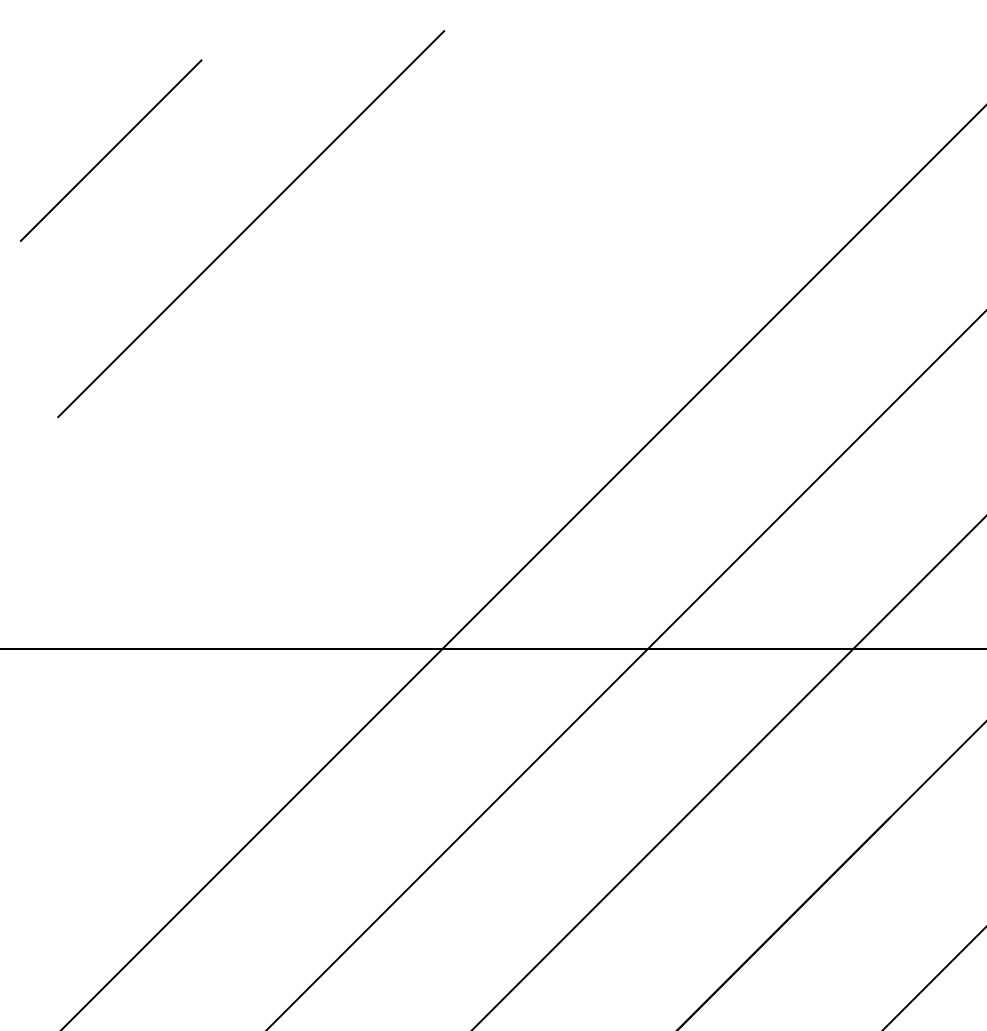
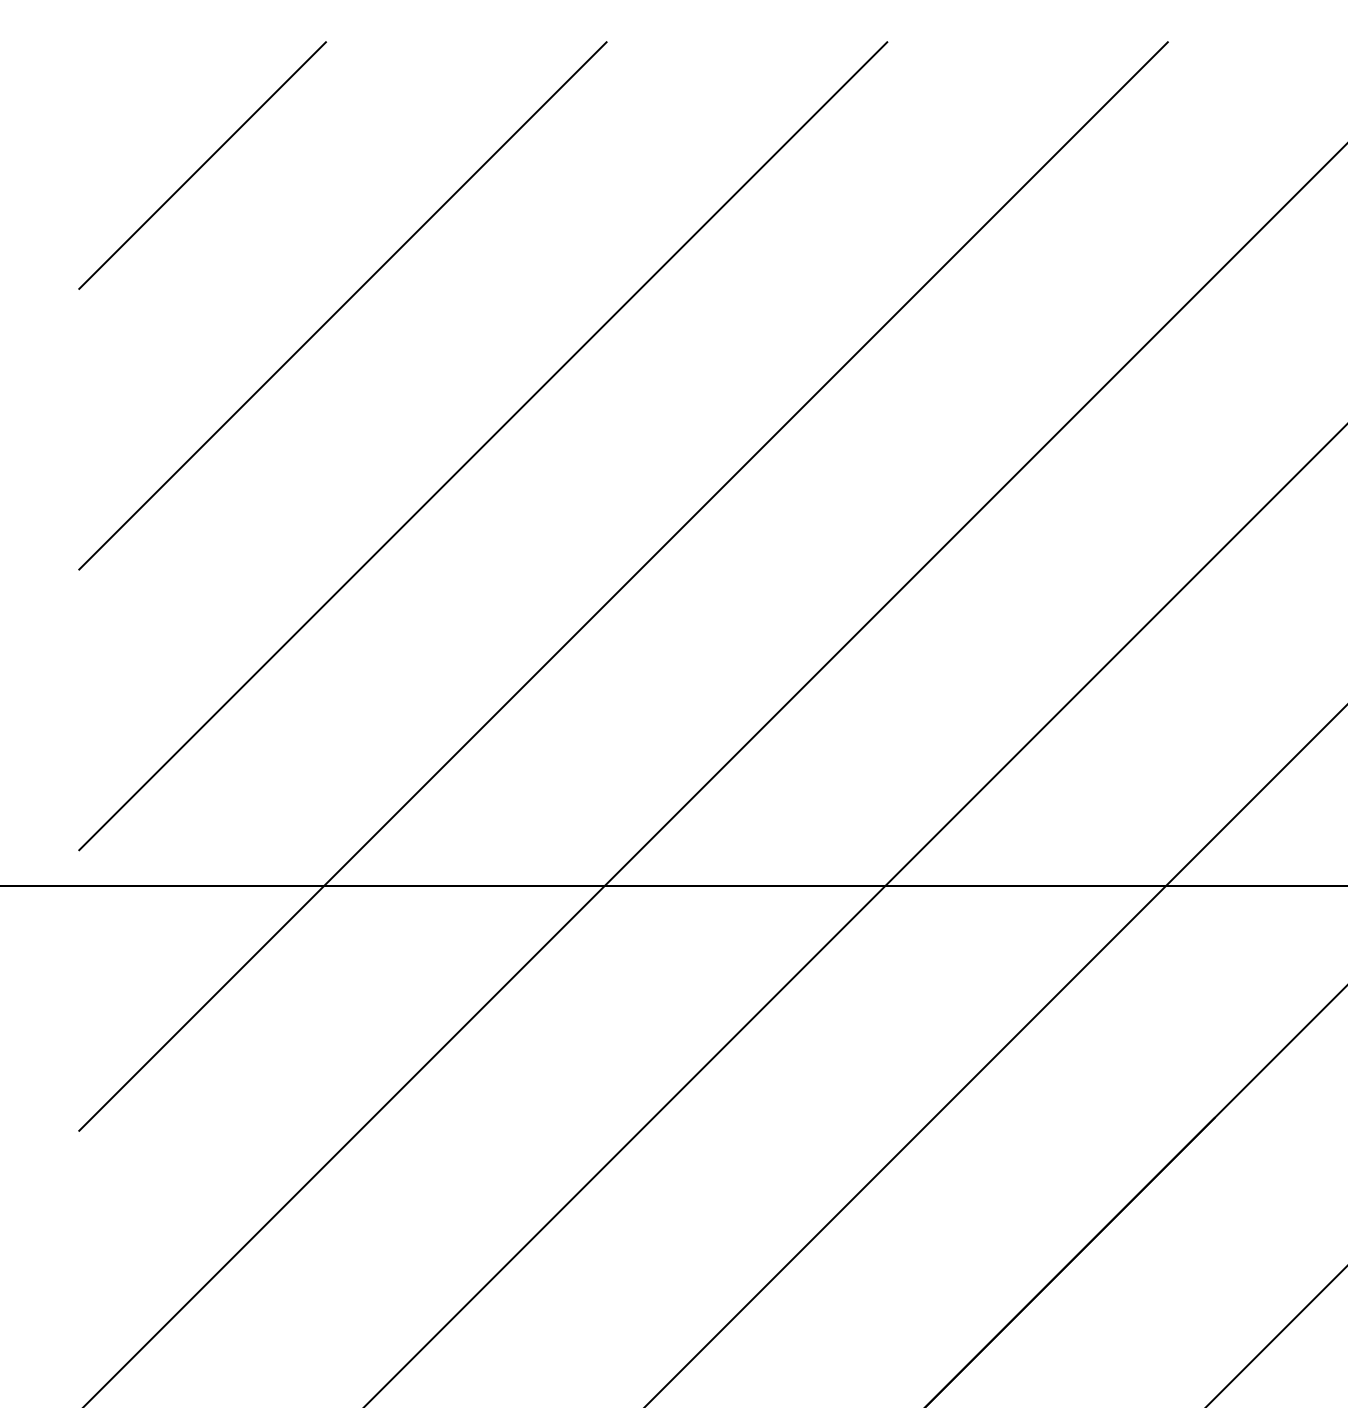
line: (111, 150) -> (202, 165), moved
line: (354, 327) -> (483, 446), added
line: (456, 429) -> (623, 586), added

